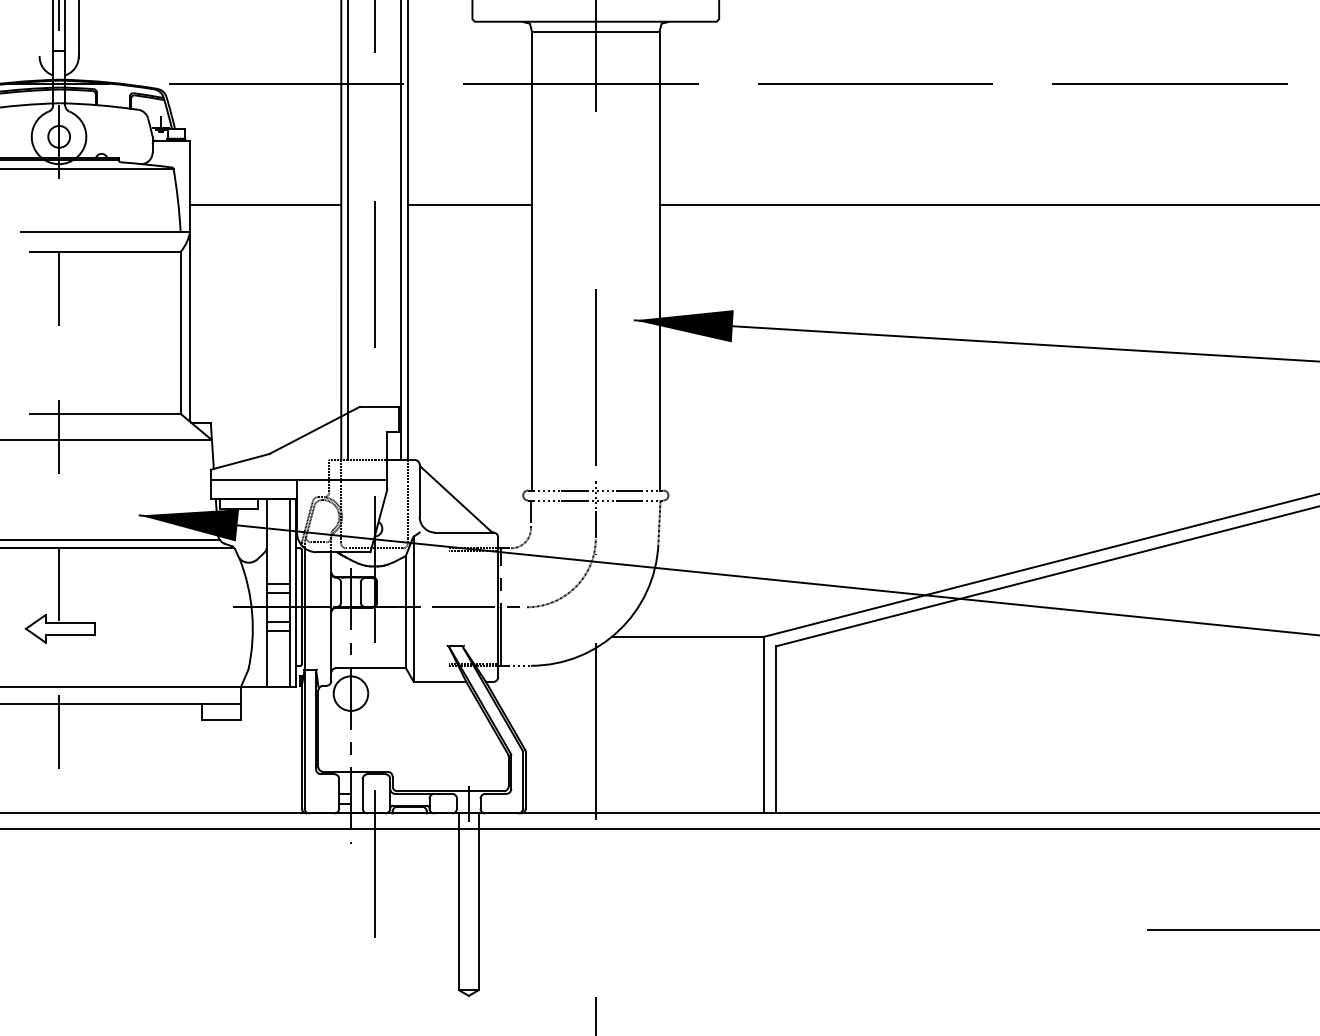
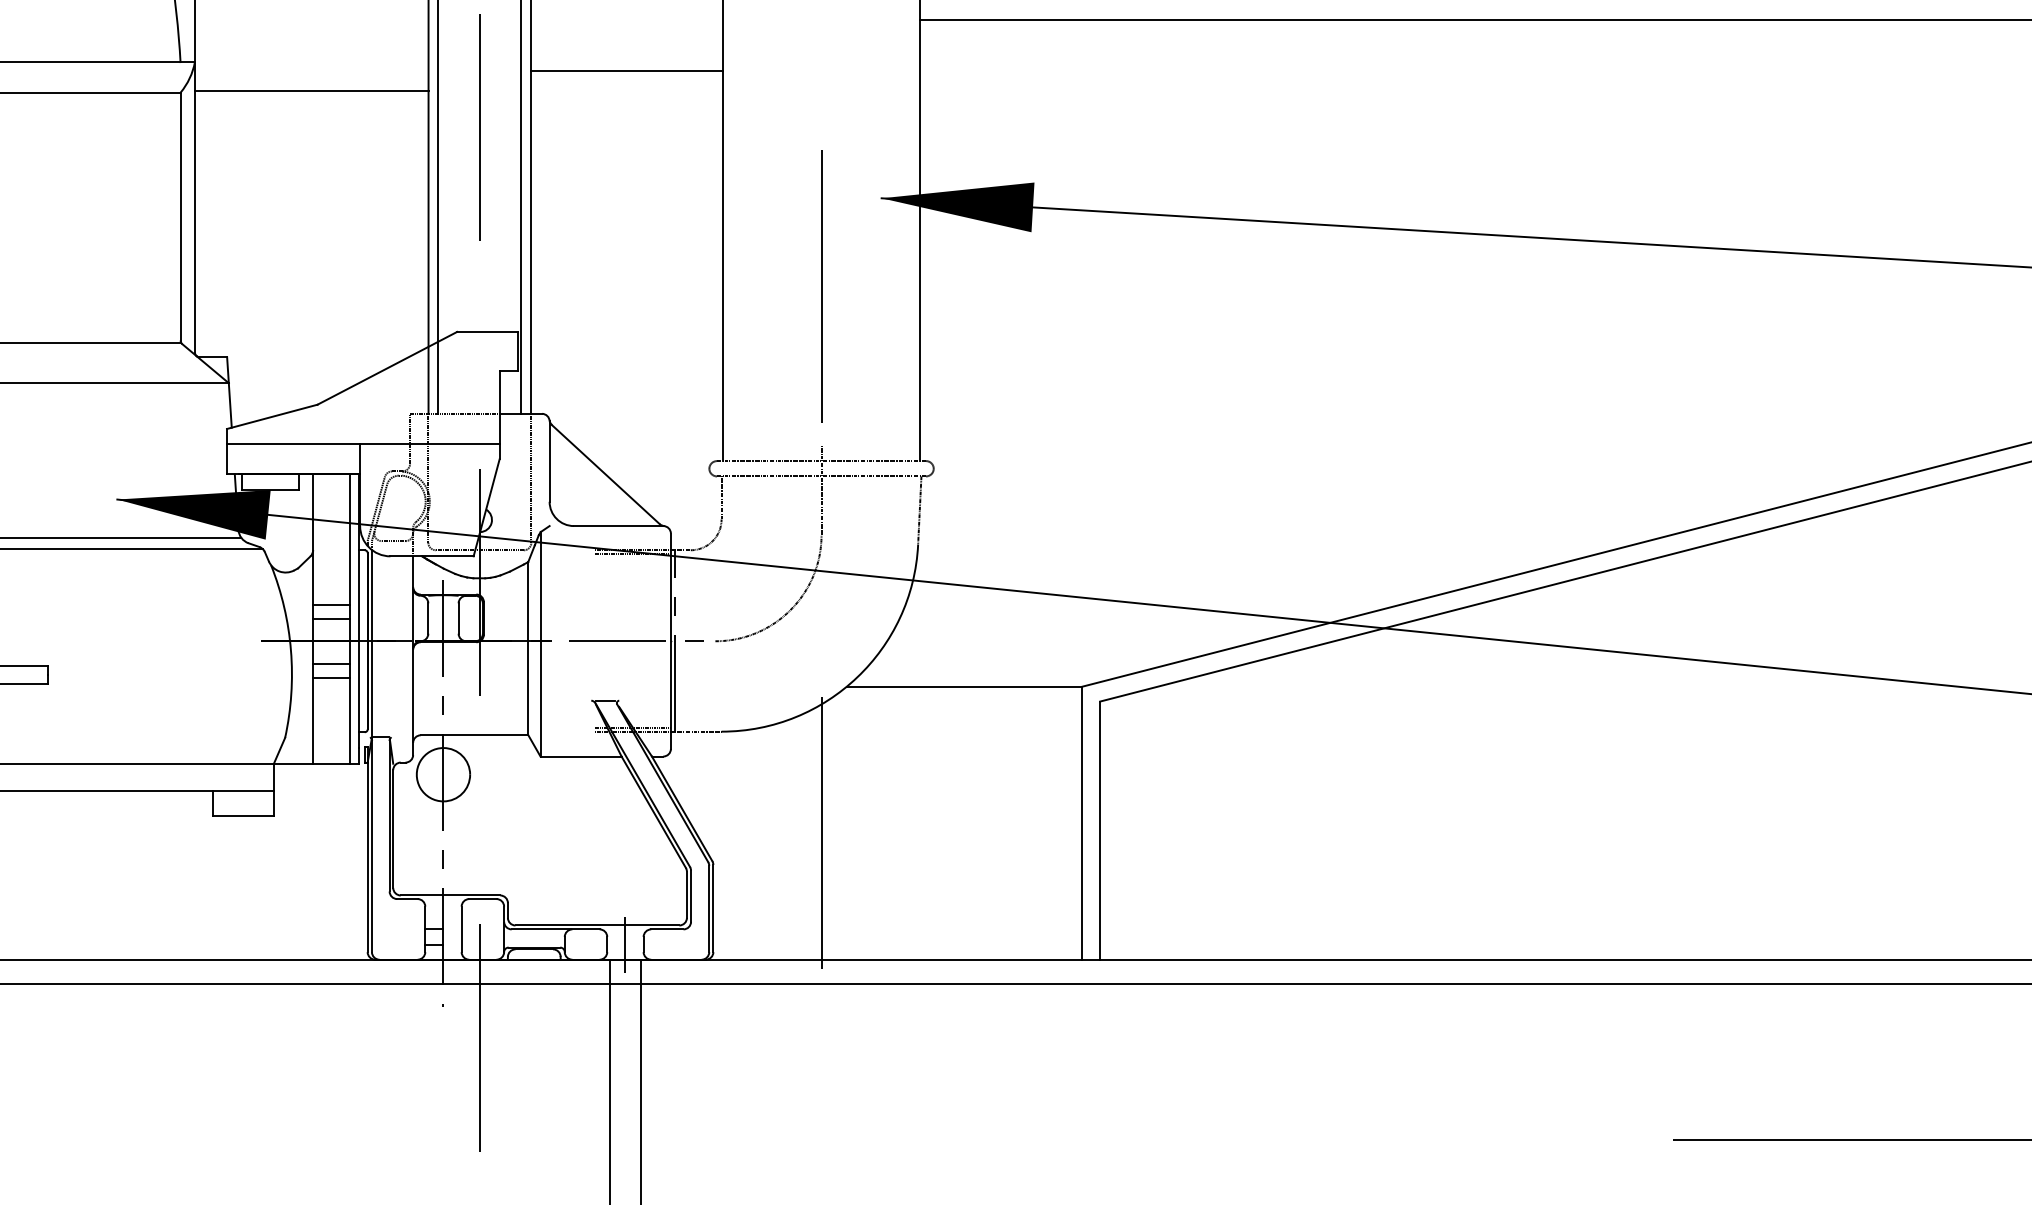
line: (265, 204) -> (311, 90), moved
line: (469, 204) -> (626, 70), moved

